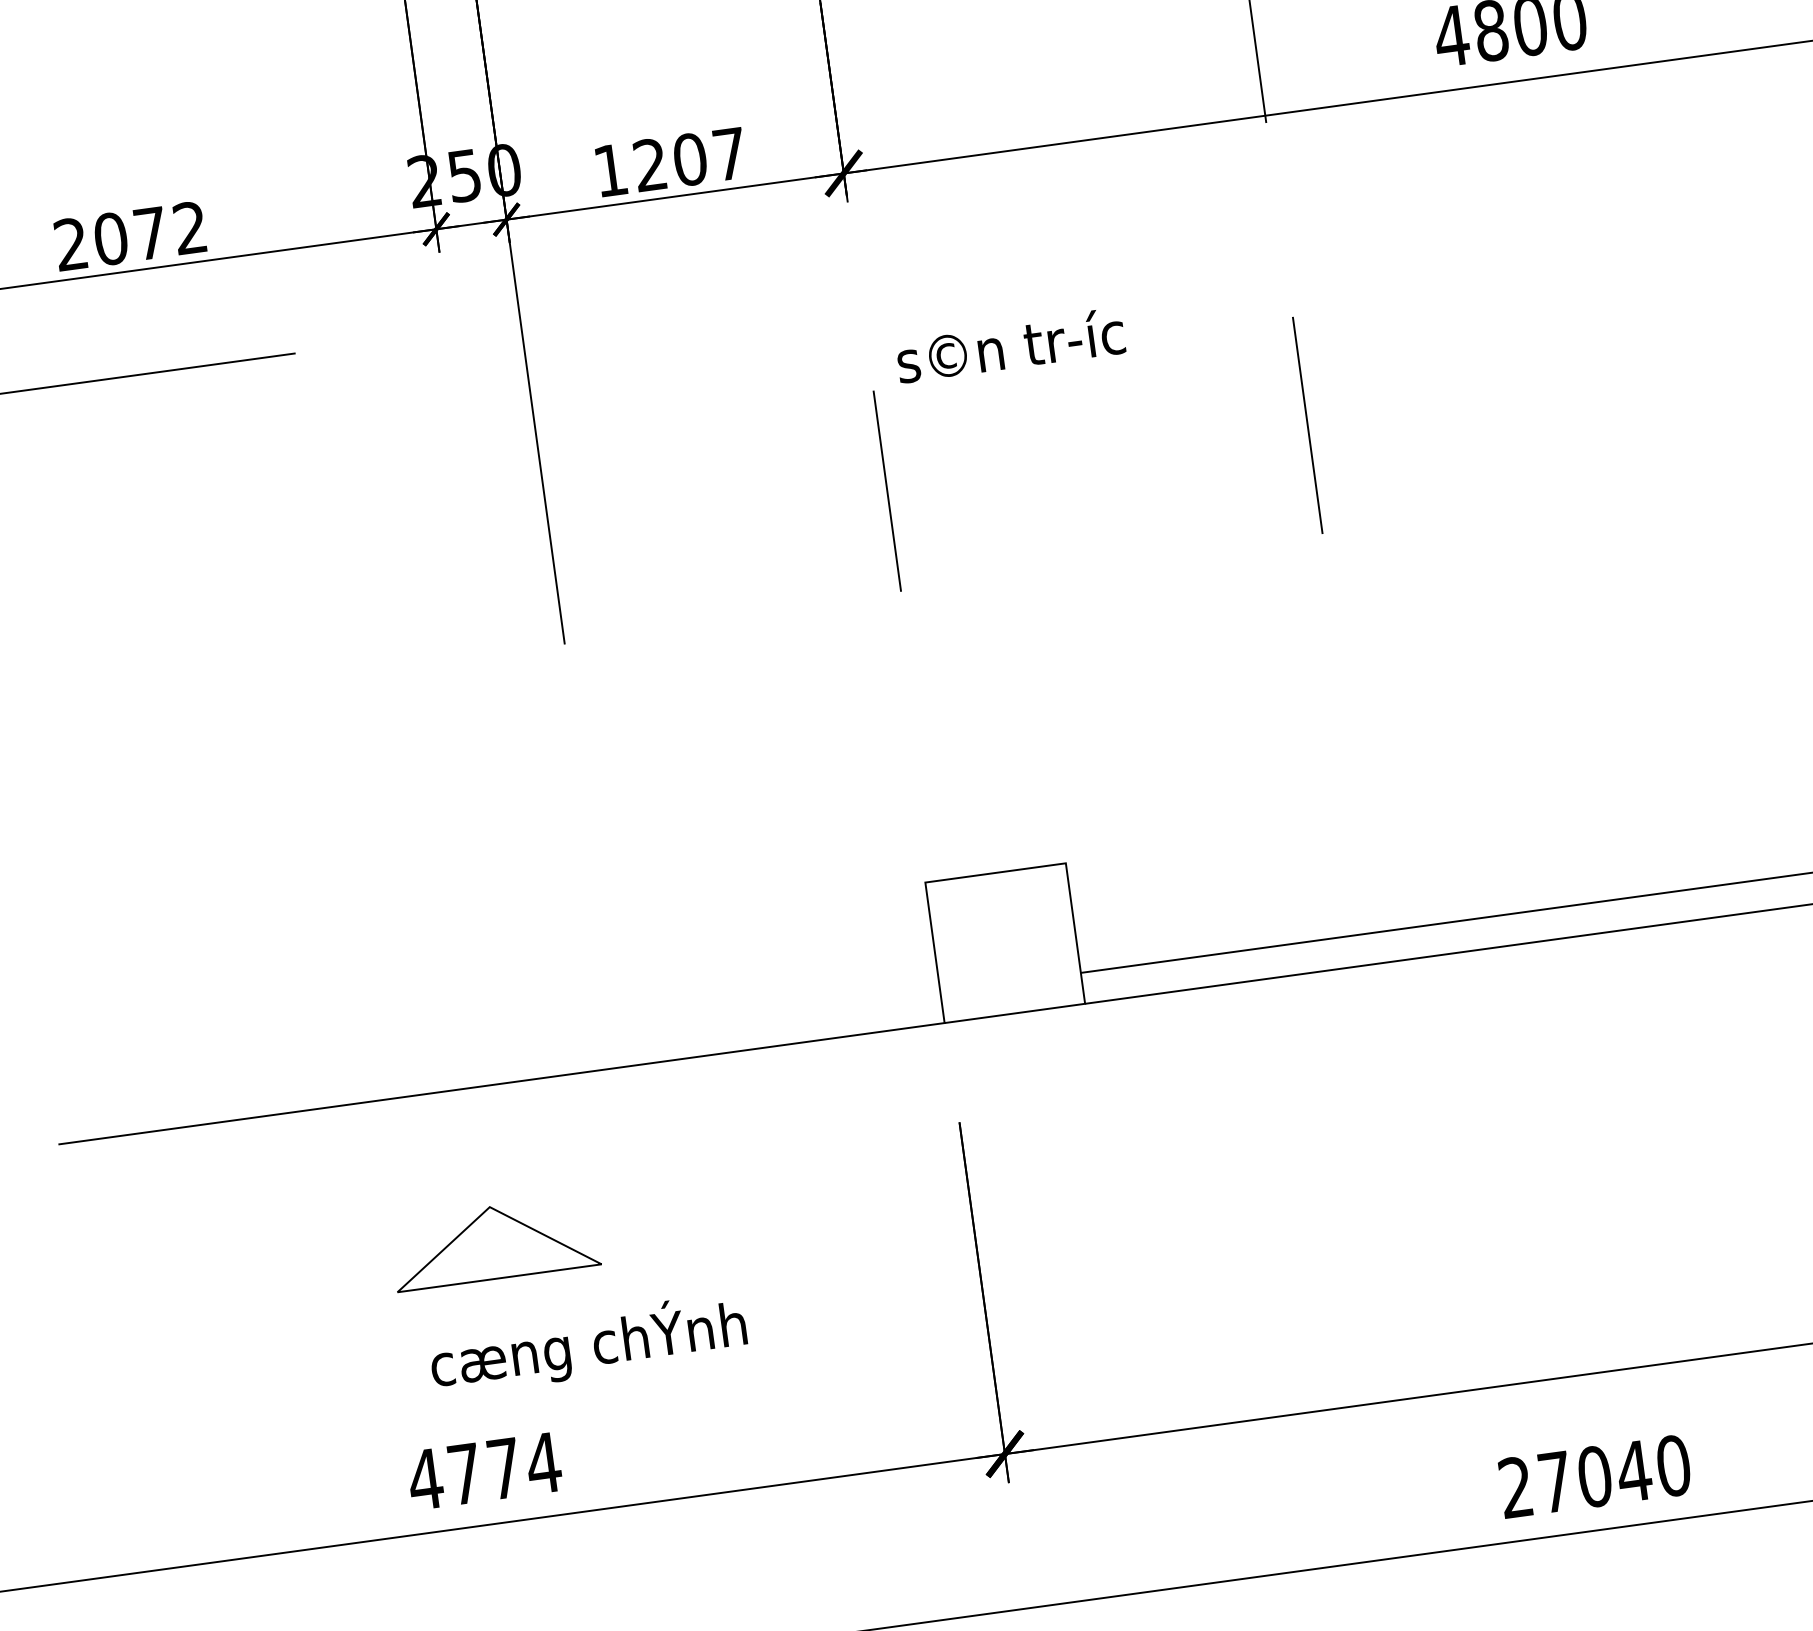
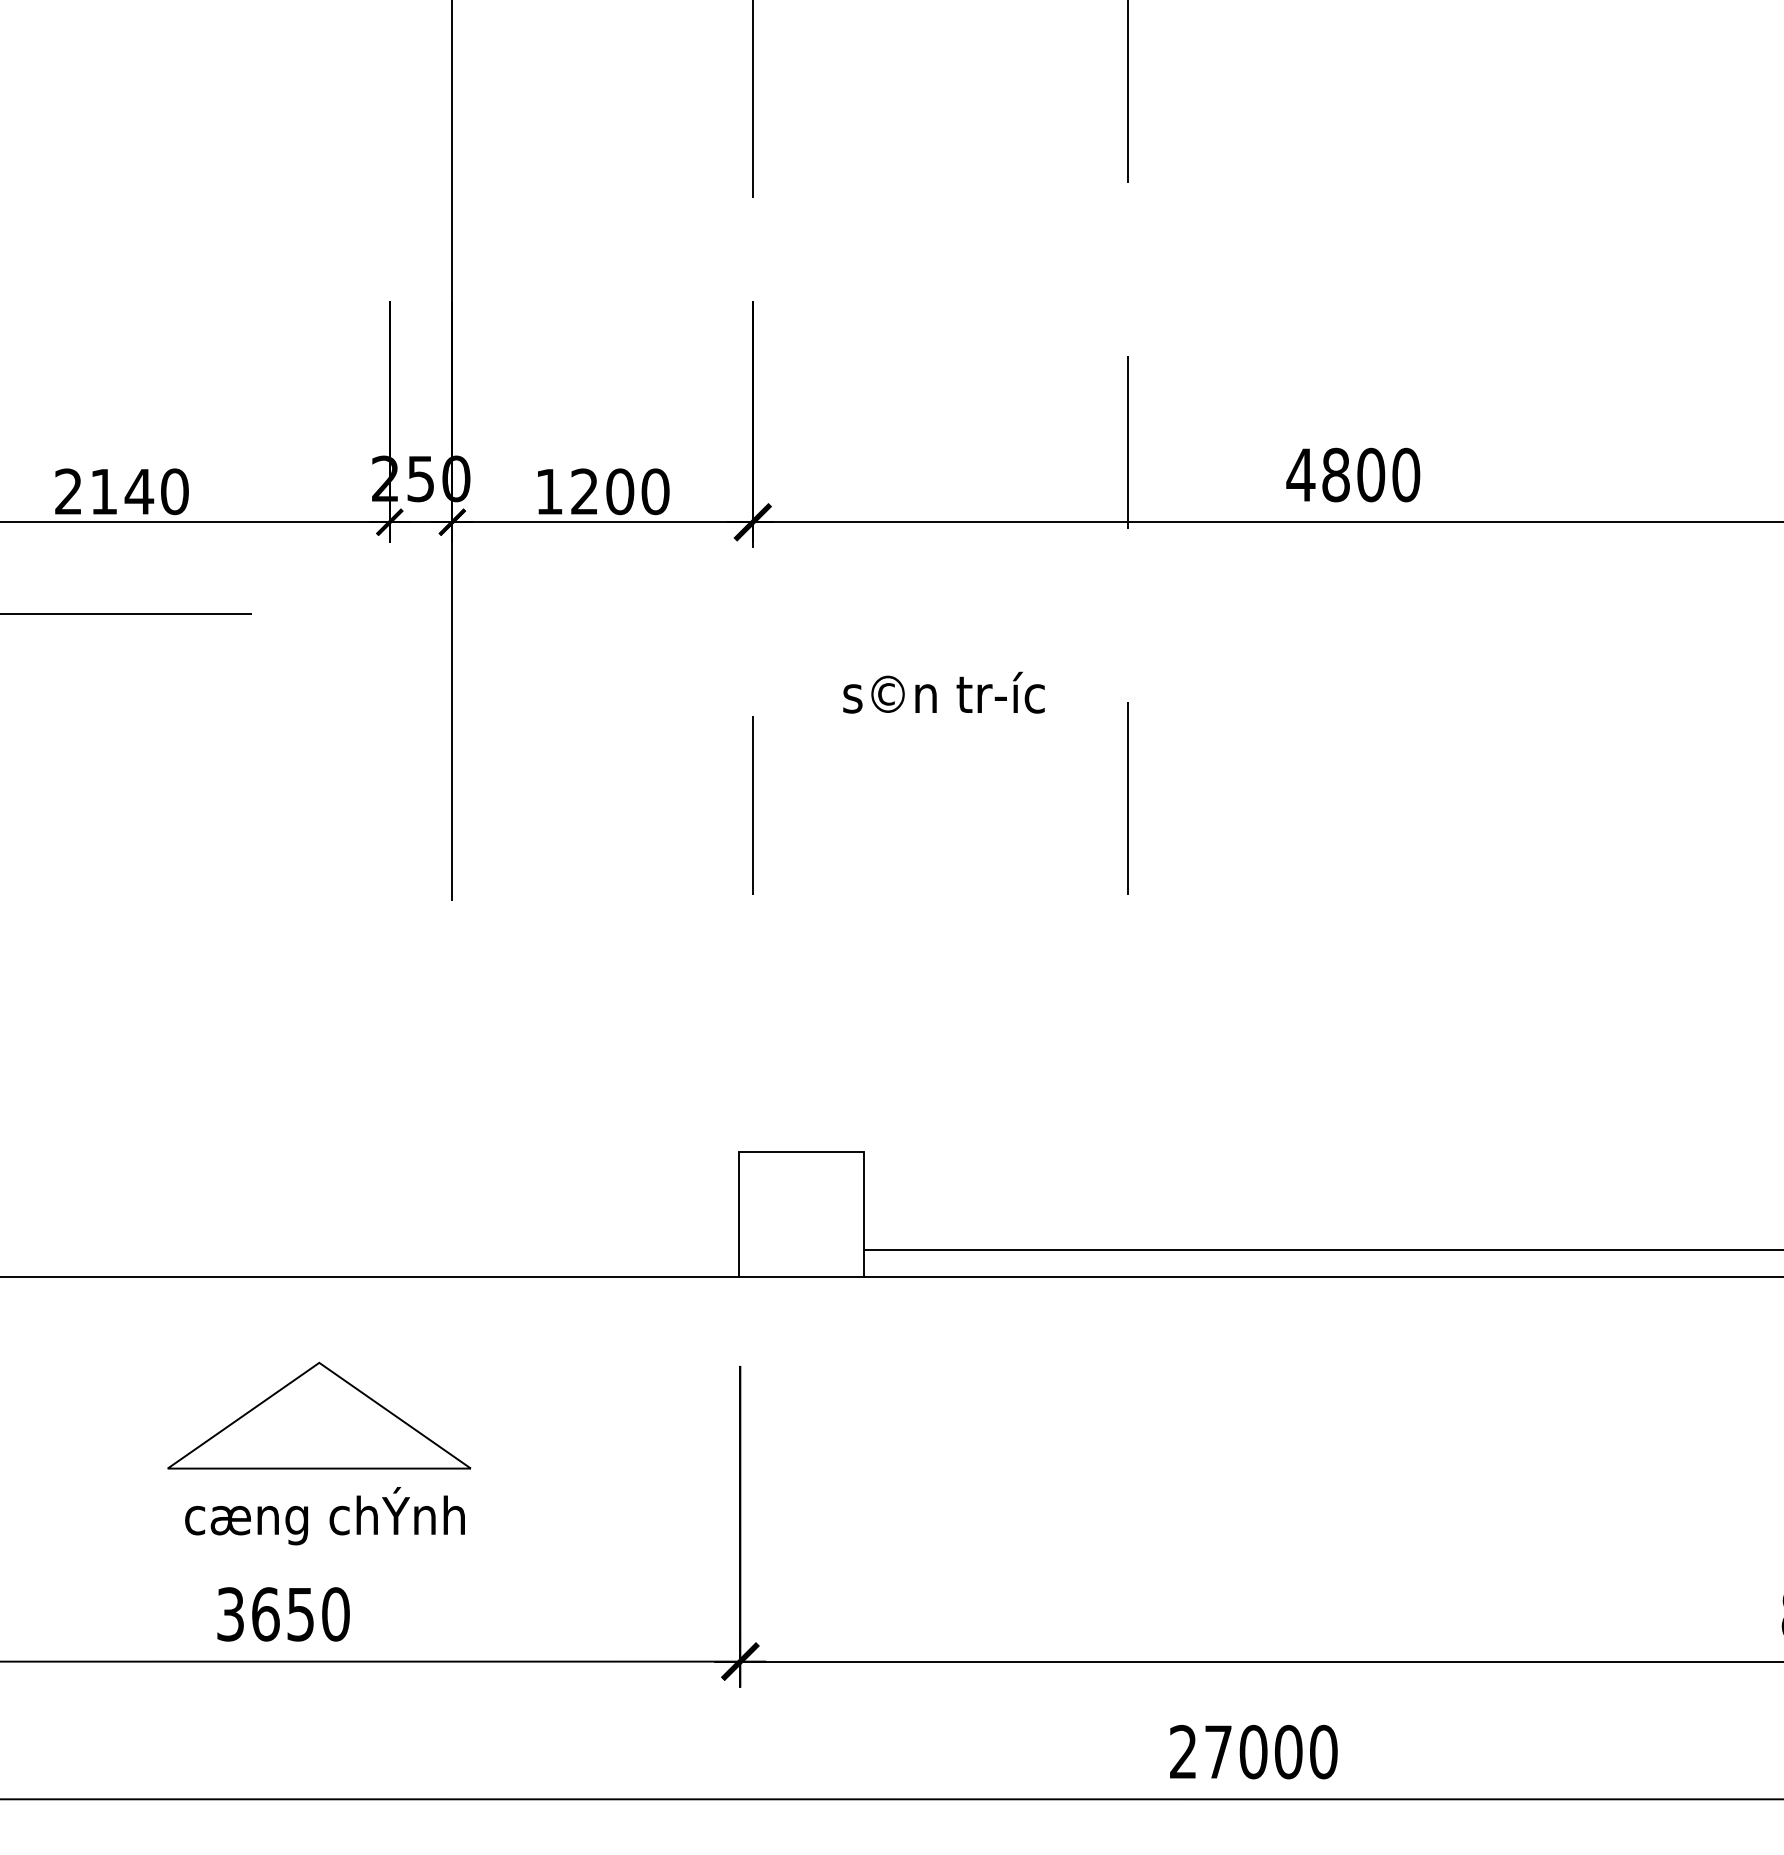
text: (729, 153) -> (655, 491), 1207 -> 1200
text: (150, 233) -> (139, 491), 2072 -> 2140
text: (1009, 345) -> (943, 692), moved
part: (494, 1242) -> (319, 1415), size x1.67
text: (587, 1345) -> (324, 1516), moved
text: (1633, 1470) -> (1288, 1751), 27040 -> 27000
text: (484, 1471) -> (283, 1614), 4774 -> 3650

